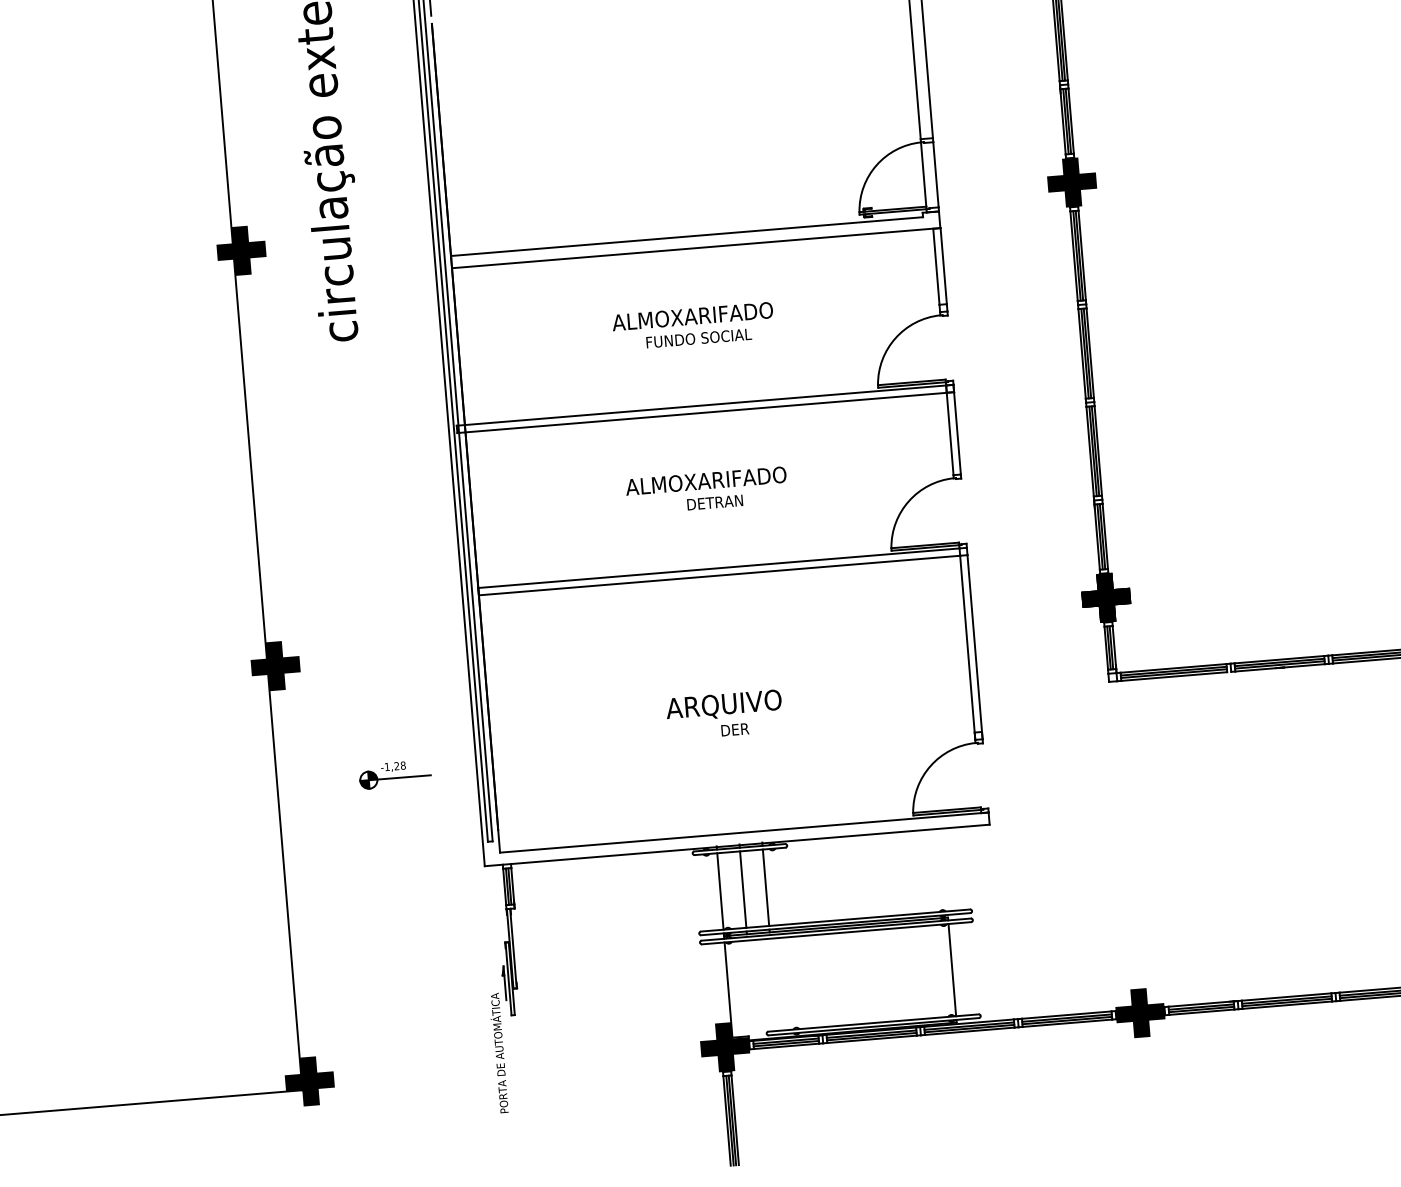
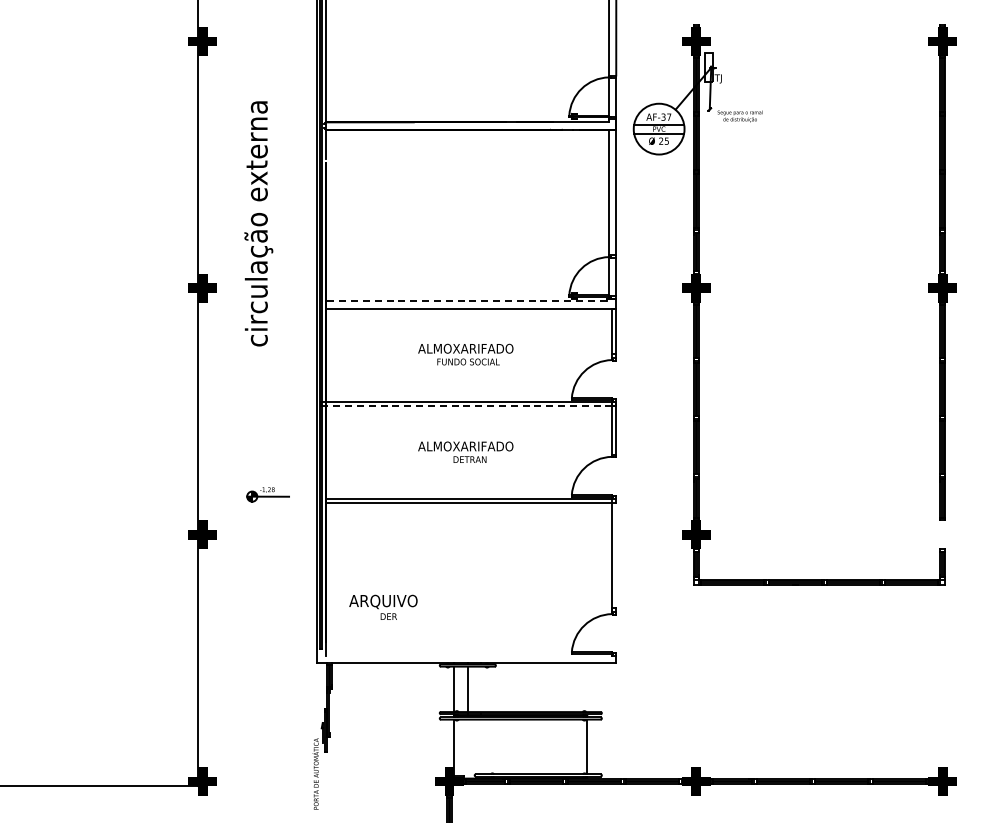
line: (685, 237) -> (465, 301), solid -> dashed
line: (703, 413) -> (467, 406), solid -> dashed
line: (975, 647) -> (616, 557), removed
text: (724, 713) -> (383, 606), moved
part: (394, 774) -> (267, 494), moved
line: (744, 832) -> (471, 655), removed
line: (766, 887) -> (481, 689), removed

